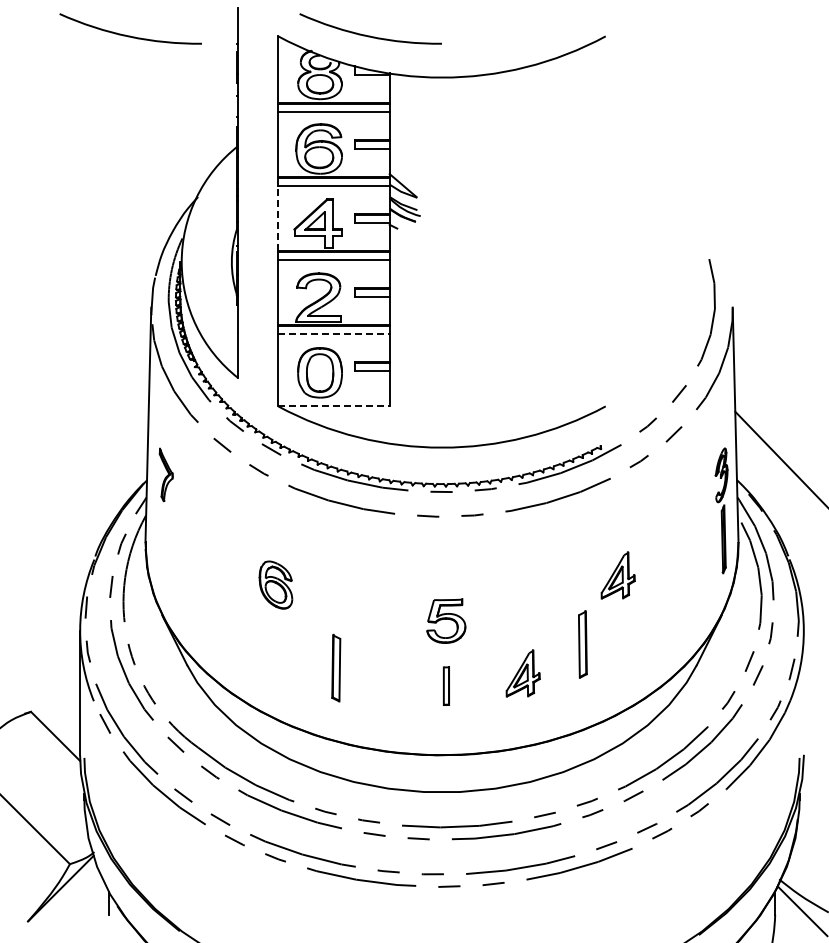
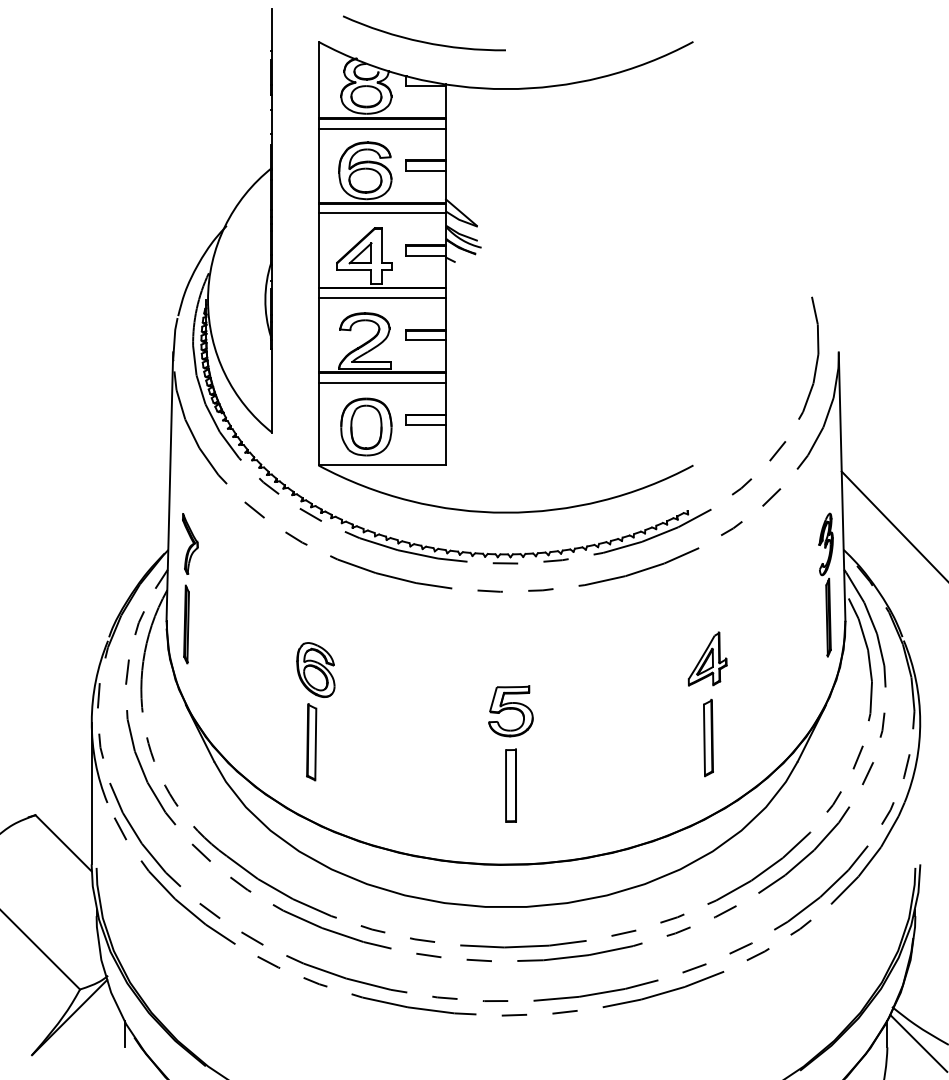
arc: (130, 35) -> (149, 40), removed
line: (278, 218) -> (318, 250), dashed -> solid
line: (333, 334) -> (381, 383), dashed -> solid
line: (333, 406) -> (381, 465), dashed -> solid
part: (162, 545) -> (186, 624), added
part: (582, 644) -> (708, 738), moved
part: (336, 668) -> (311, 742), moved
part: (522, 673) -> (598, 771), removed
part: (446, 685) -> (511, 784), size x1.67

